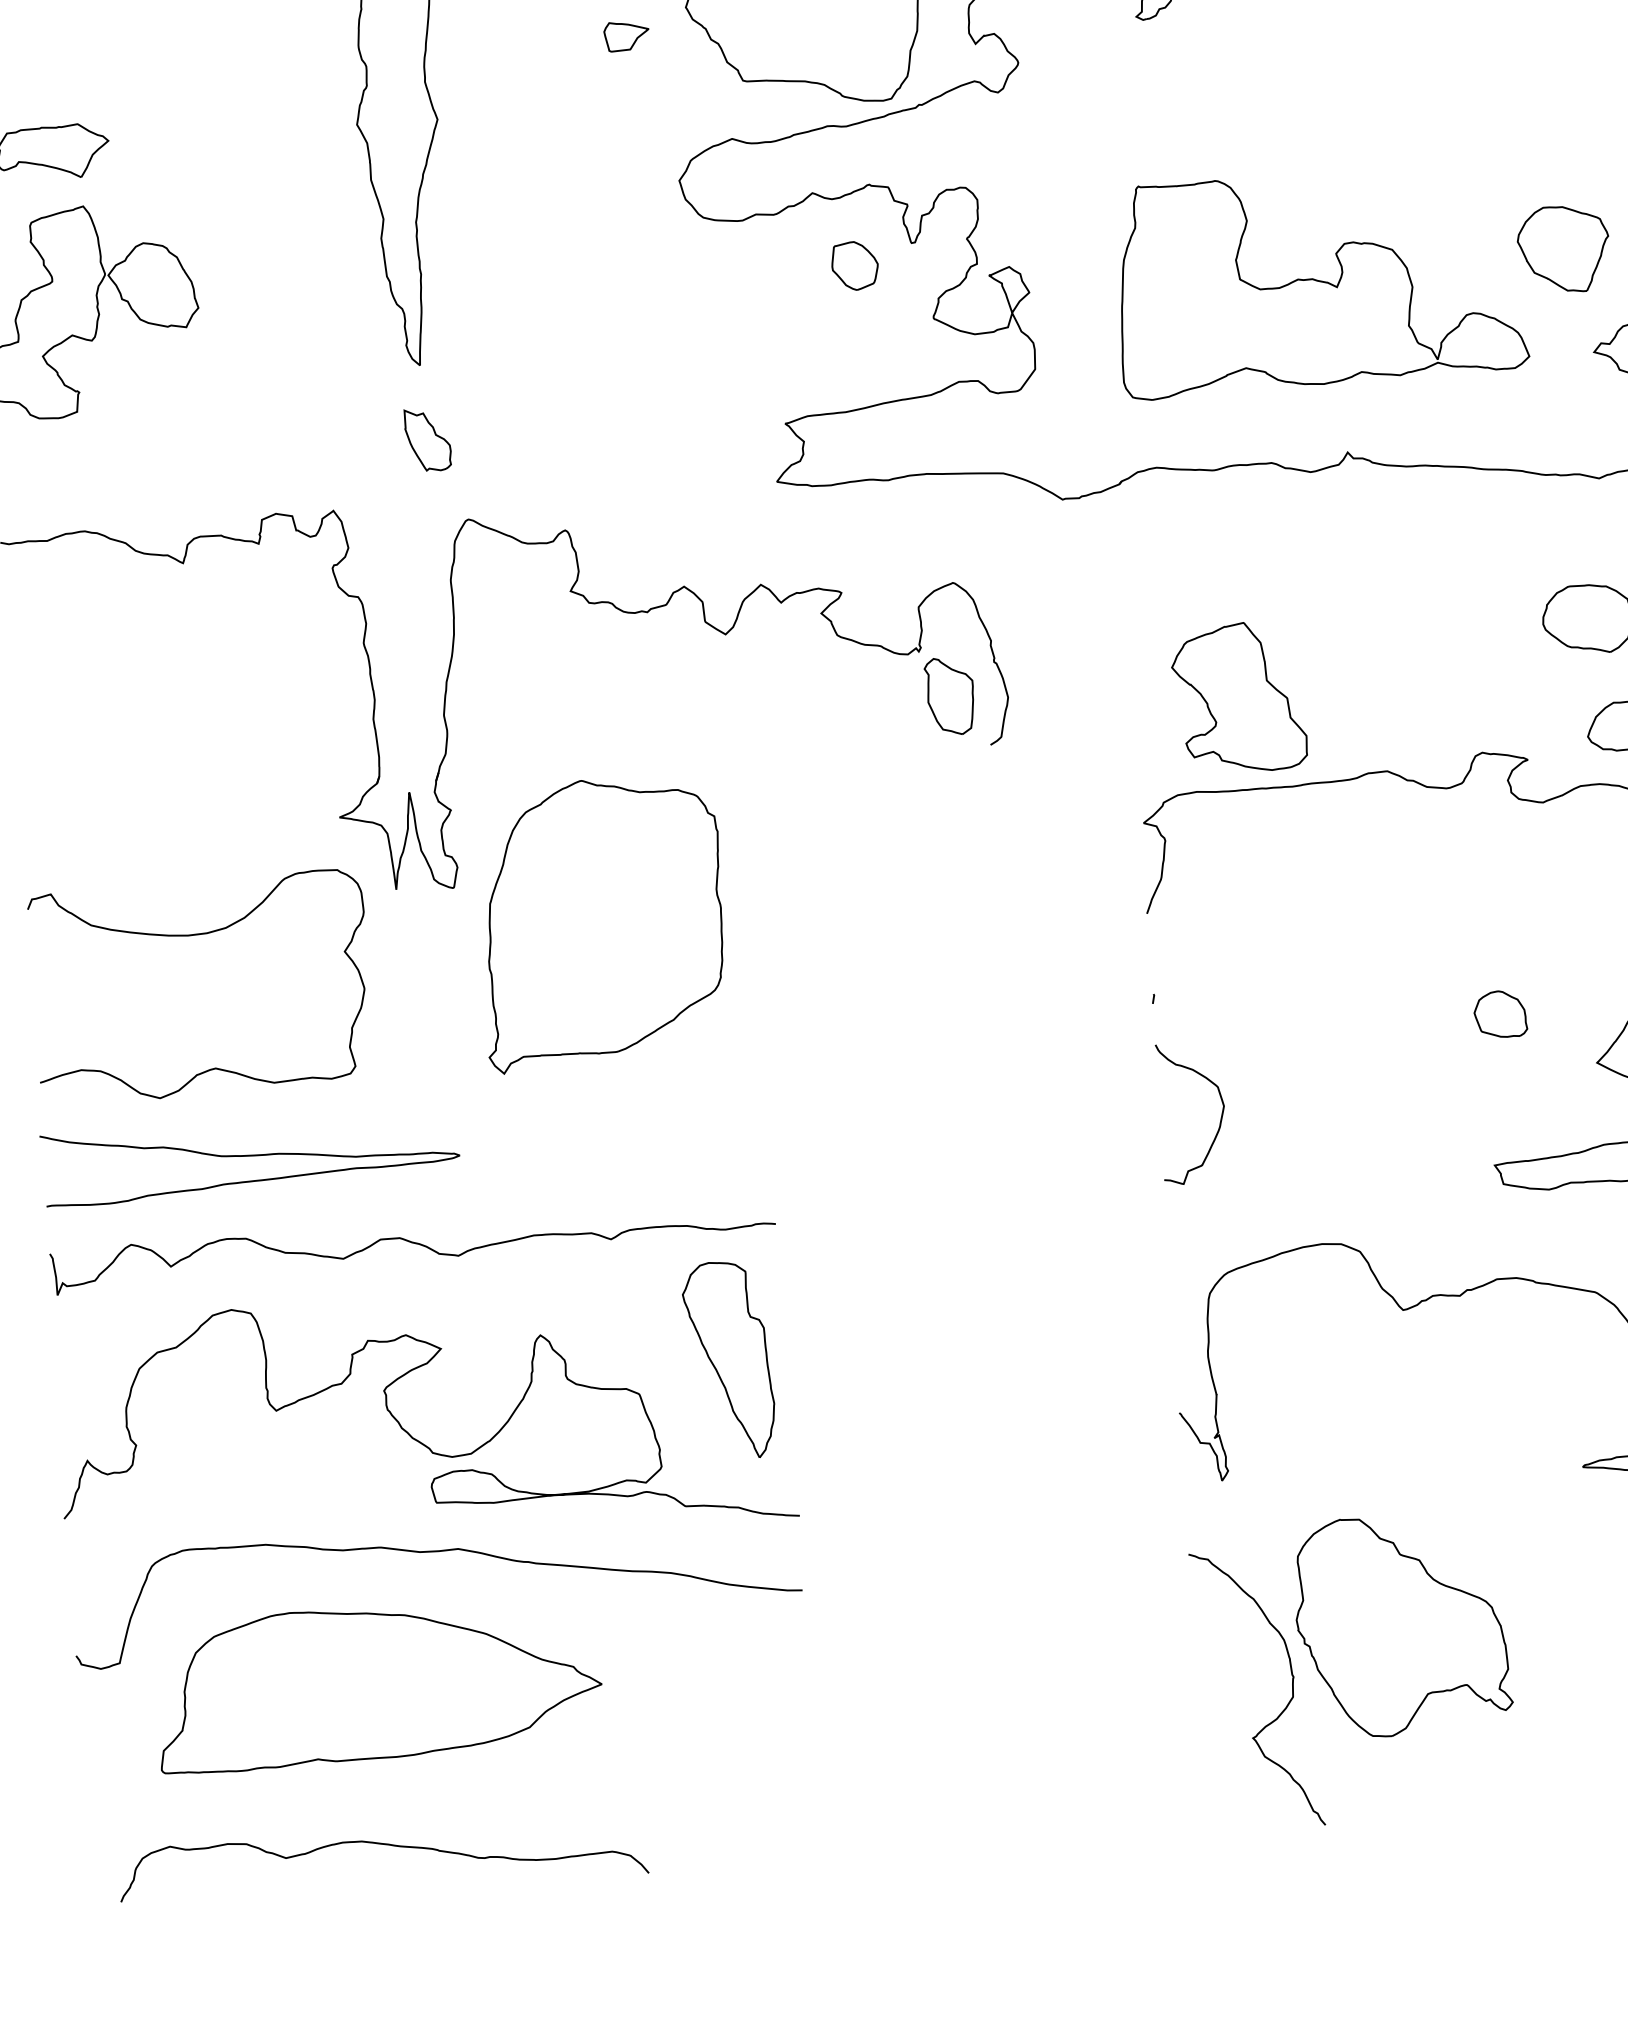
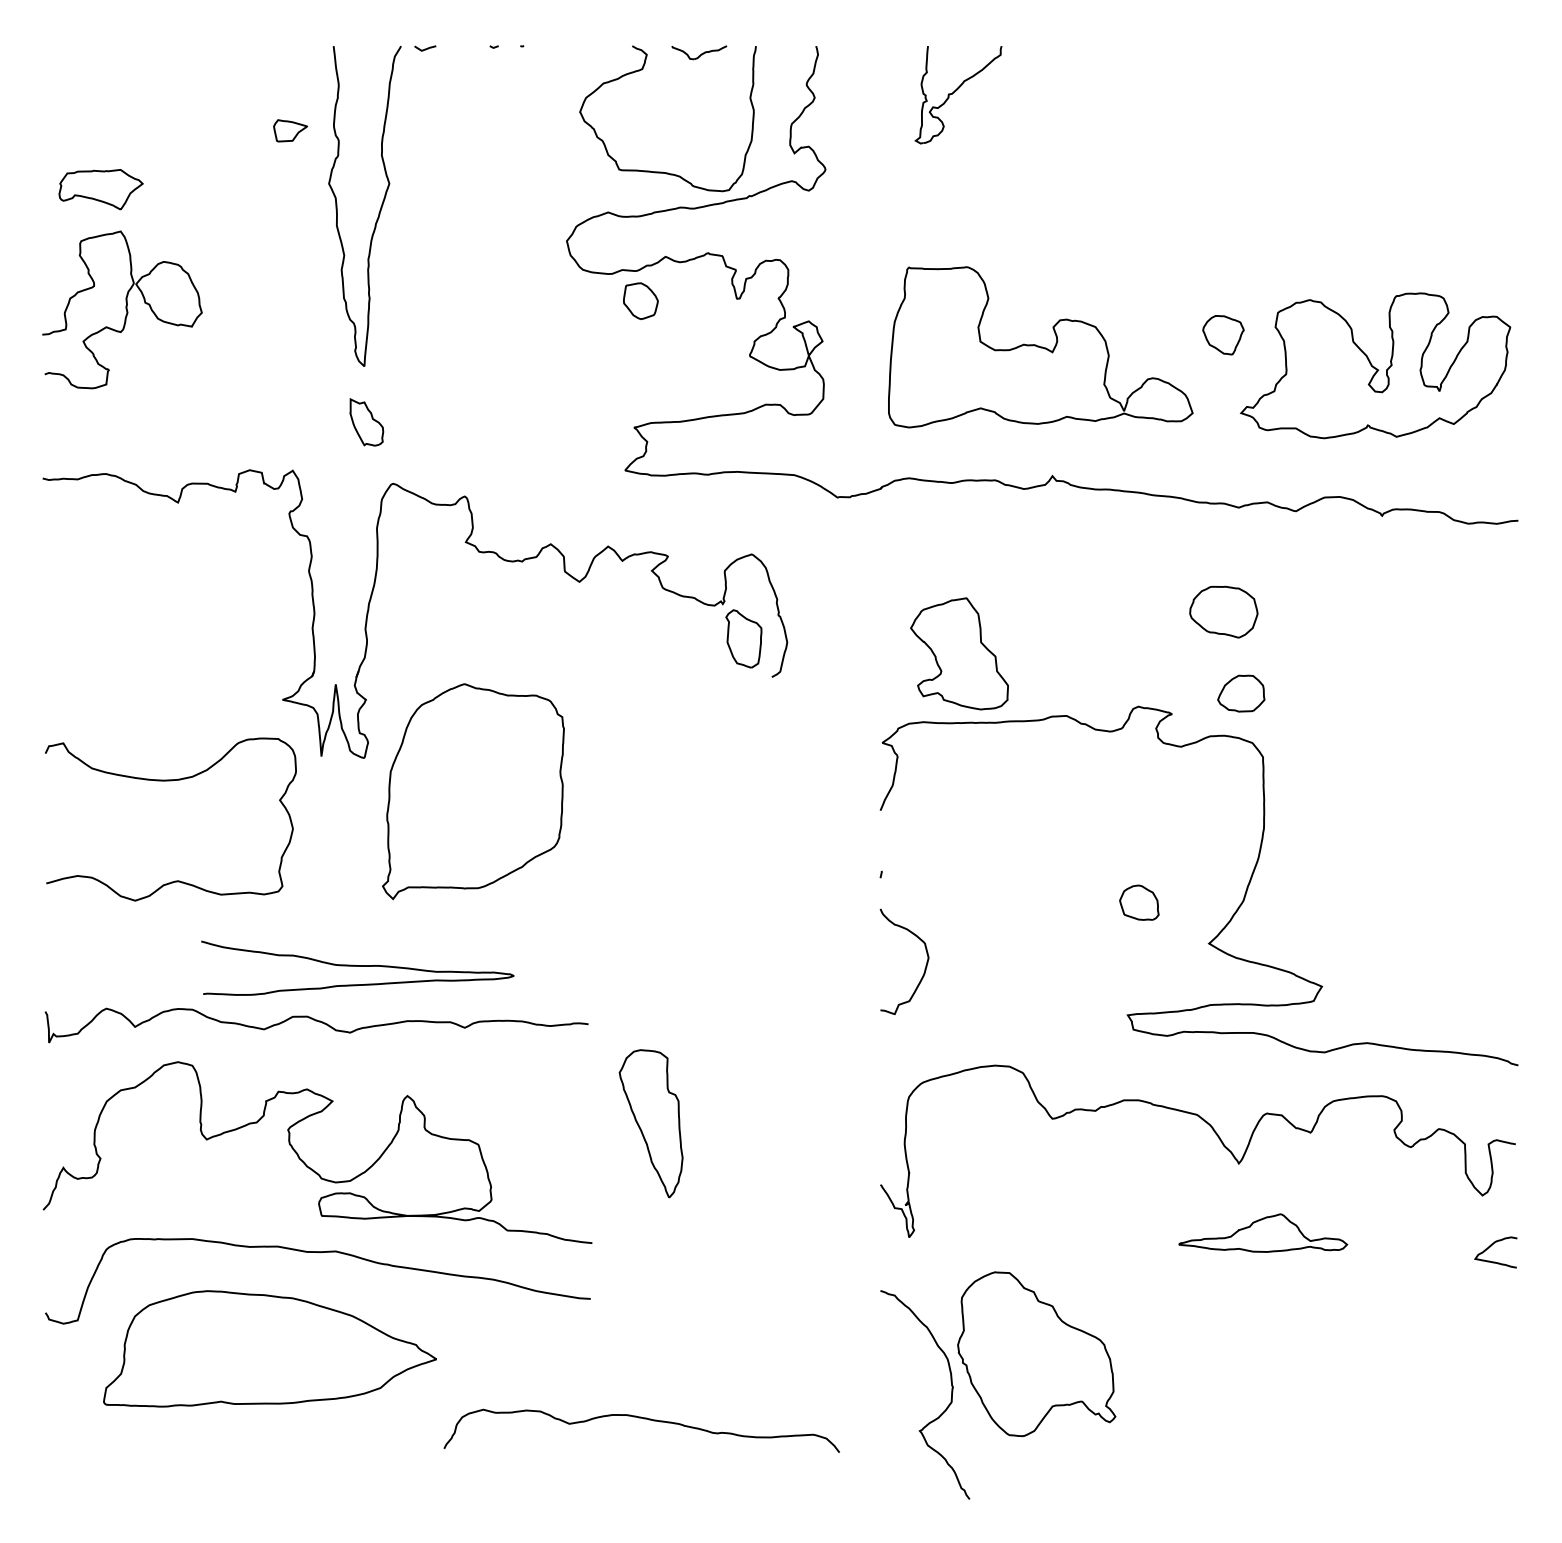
part: (626, 35) -> (290, 130), moved
part: (1563, 250) -> (1223, 335), size x0.6
part: (854, 265) -> (640, 300), moved
curve: (250, 1156) -> (357, 966), moved
part: (728, 1360) -> (650, 1123), moved
curve: (385, 1845) -> (644, 1419), moved

